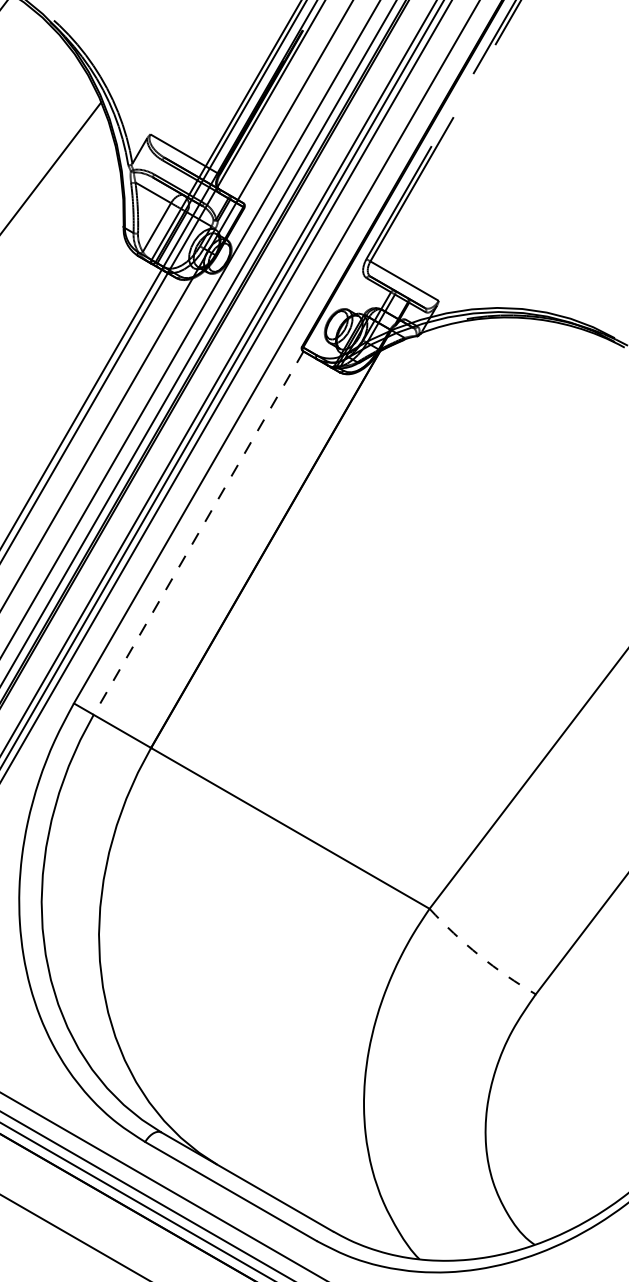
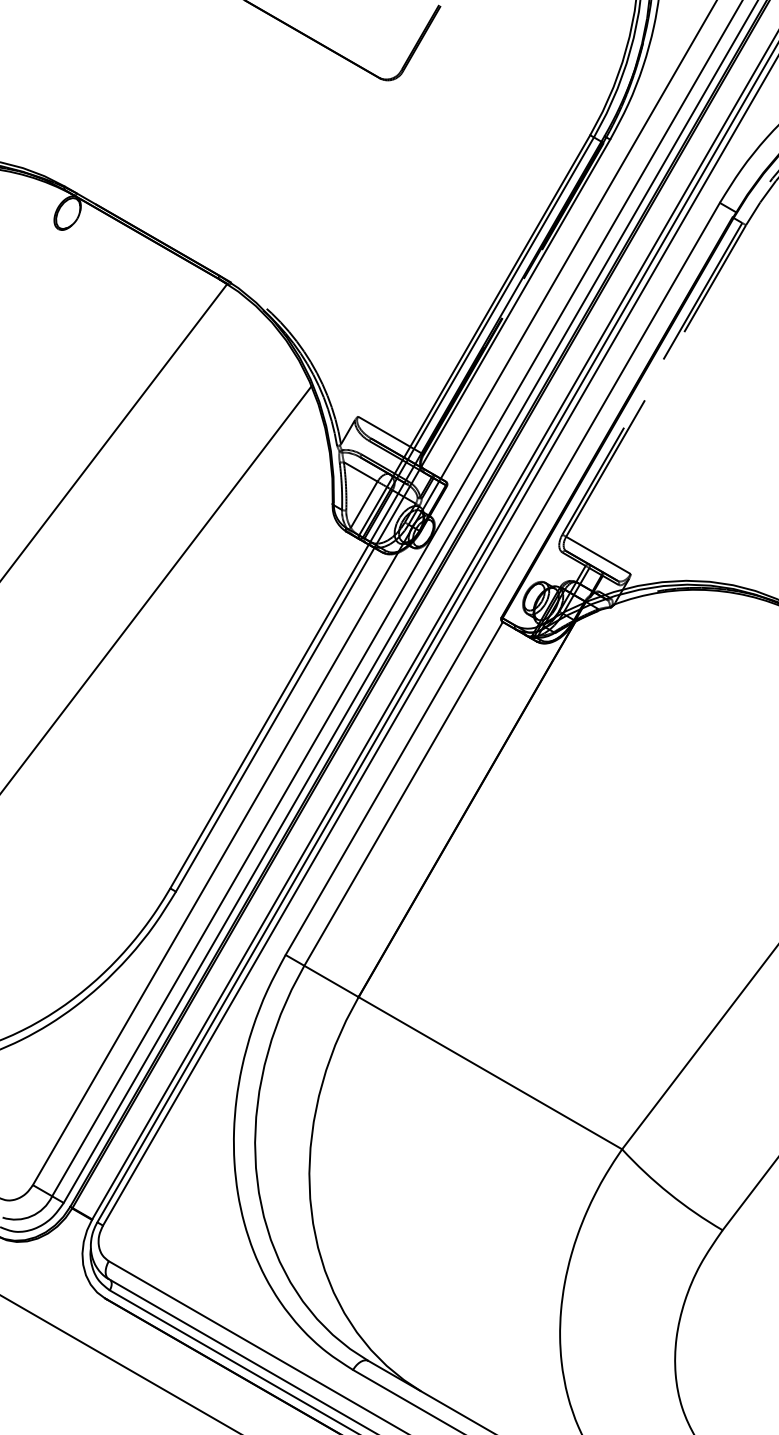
line: (198, 533) -> (403, 794), dashed -> solid
arc: (479, 955) -> (669, 1193), dashed -> solid

